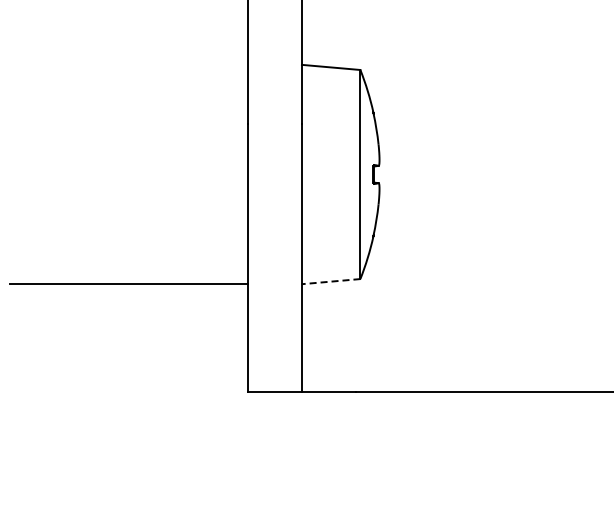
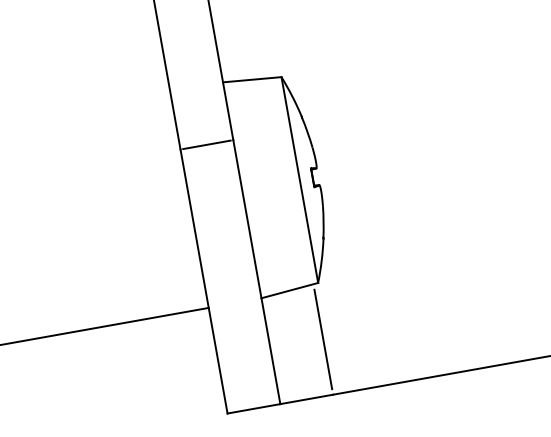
line: (274, 123) -> (206, 144), added
line: (330, 281) -> (289, 290), dashed -> solid
line: (355, 335) -> (323, 339), added

